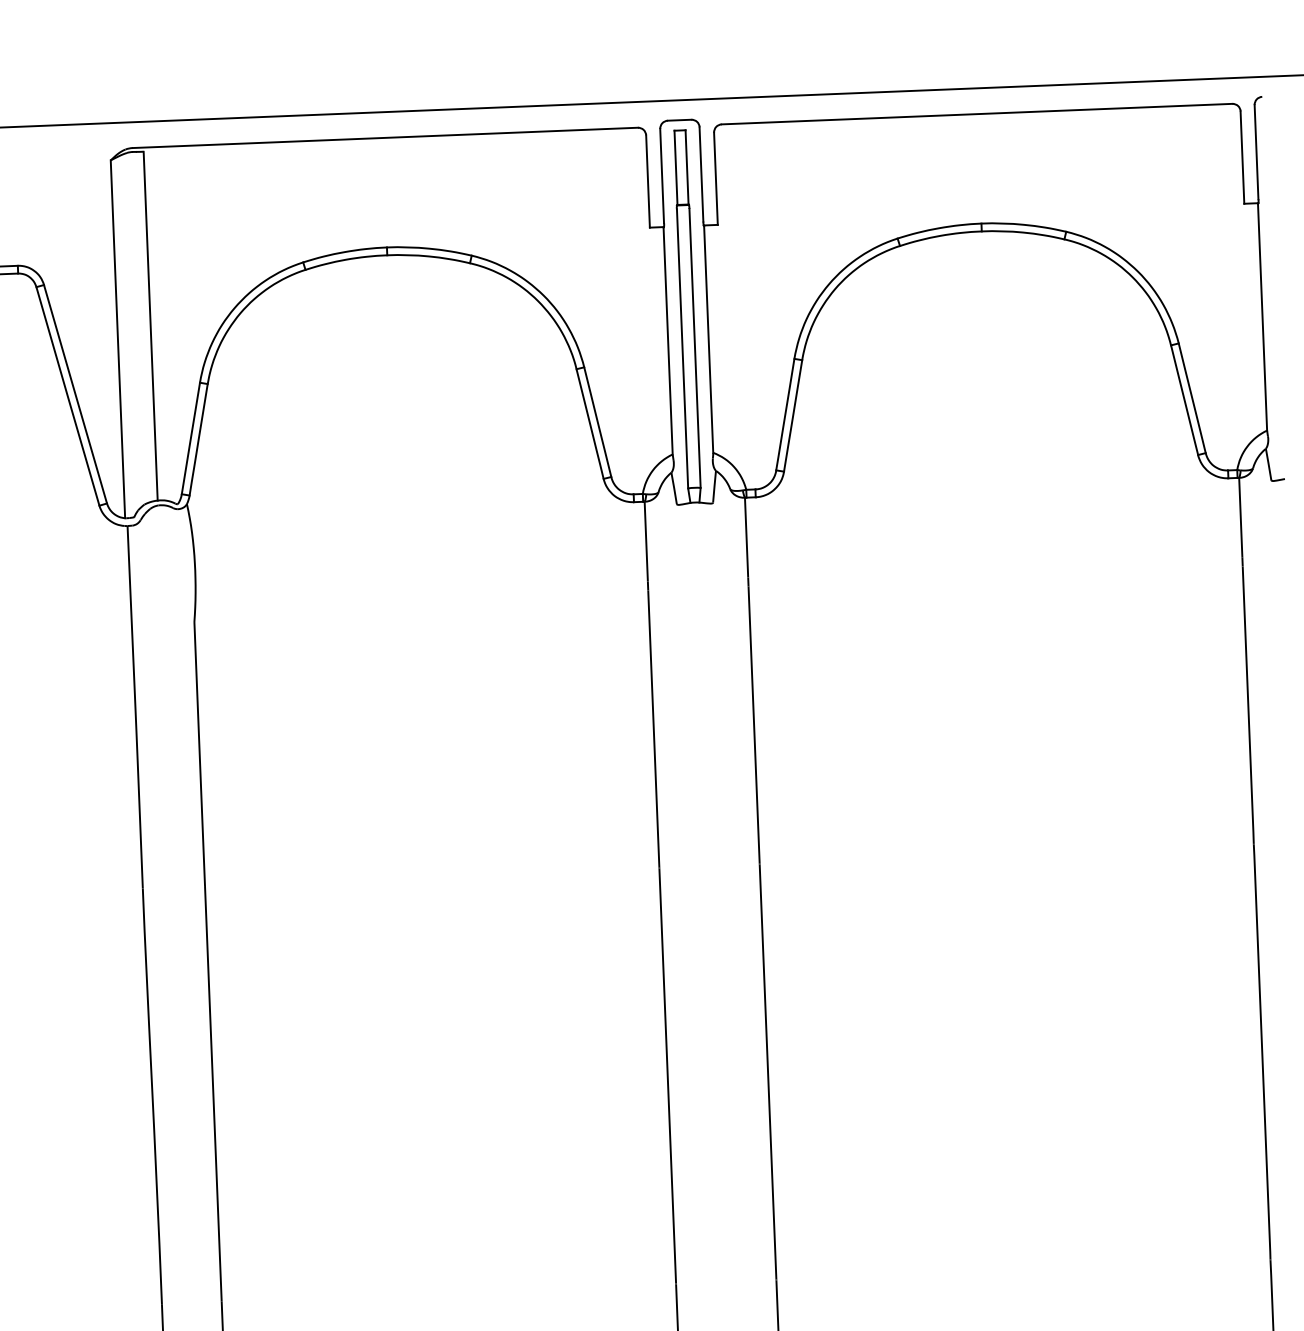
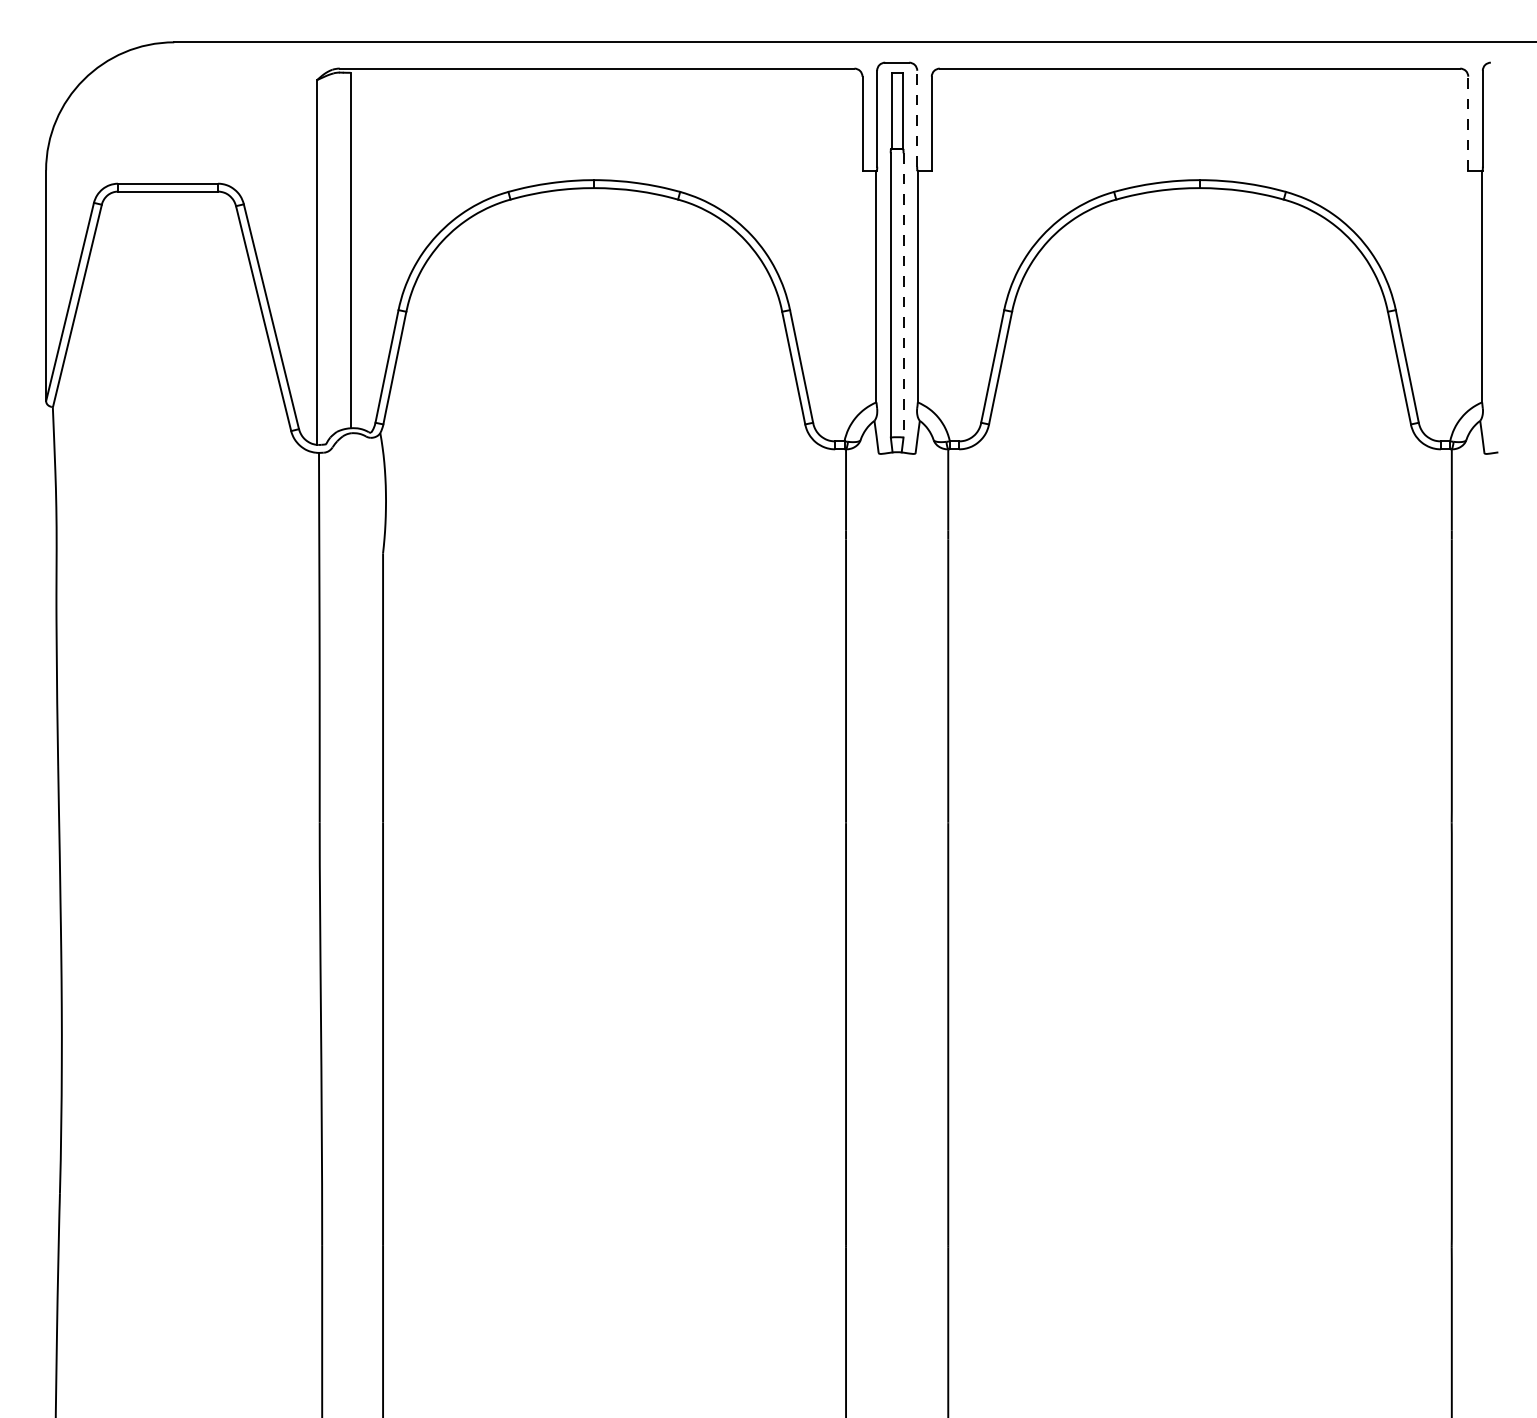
line: (1242, 157) -> (1468, 123), solid -> dashed
line: (701, 174) -> (917, 118), solid -> dashed
line: (694, 348) -> (903, 295), solid -> dashed

